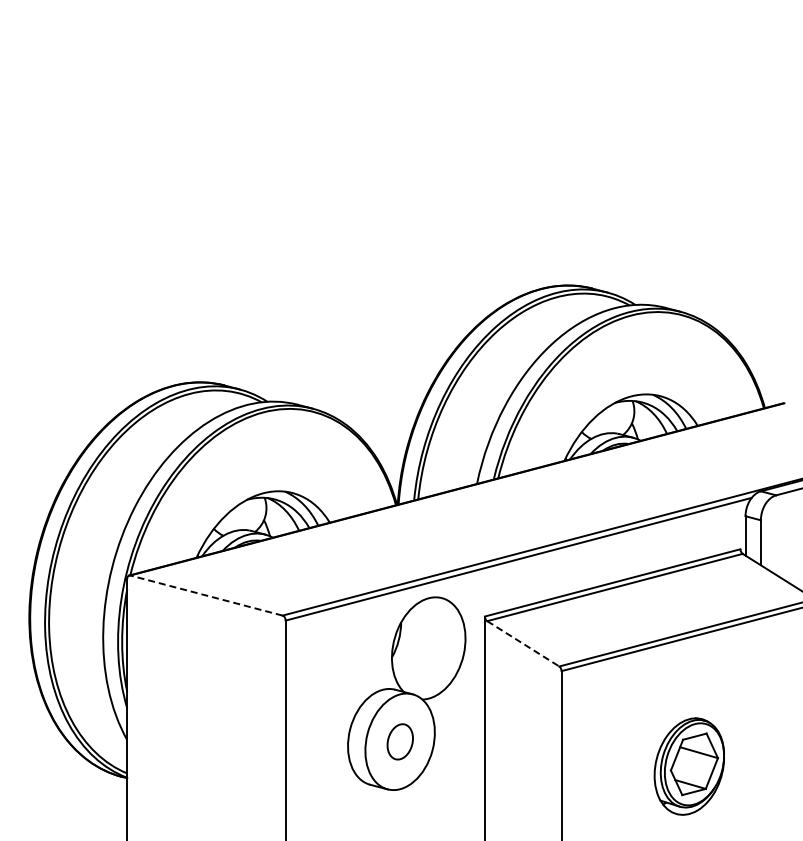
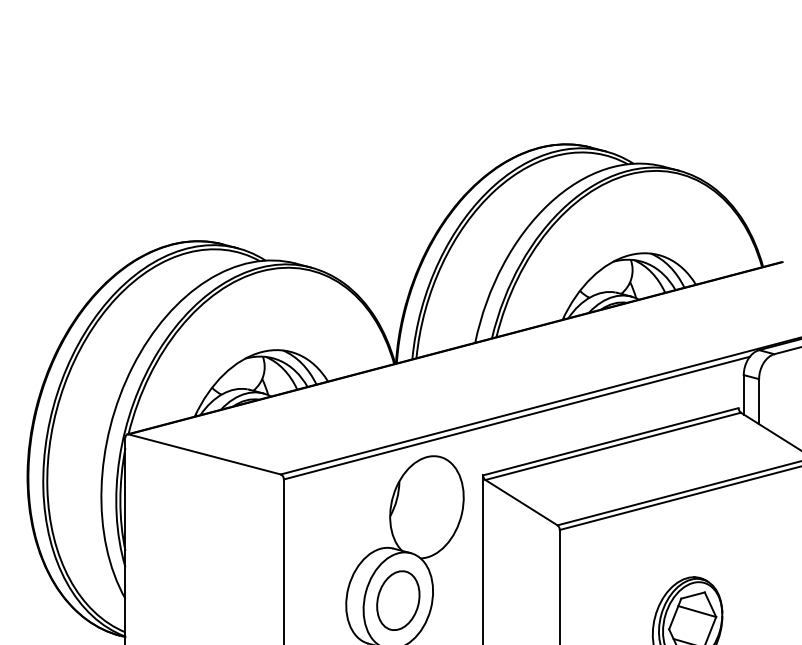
line: (206, 595) -> (204, 454), dashed -> solid
line: (523, 643) -> (521, 502), dashed -> solid
part: (400, 741) -> (398, 600), size x1.67

